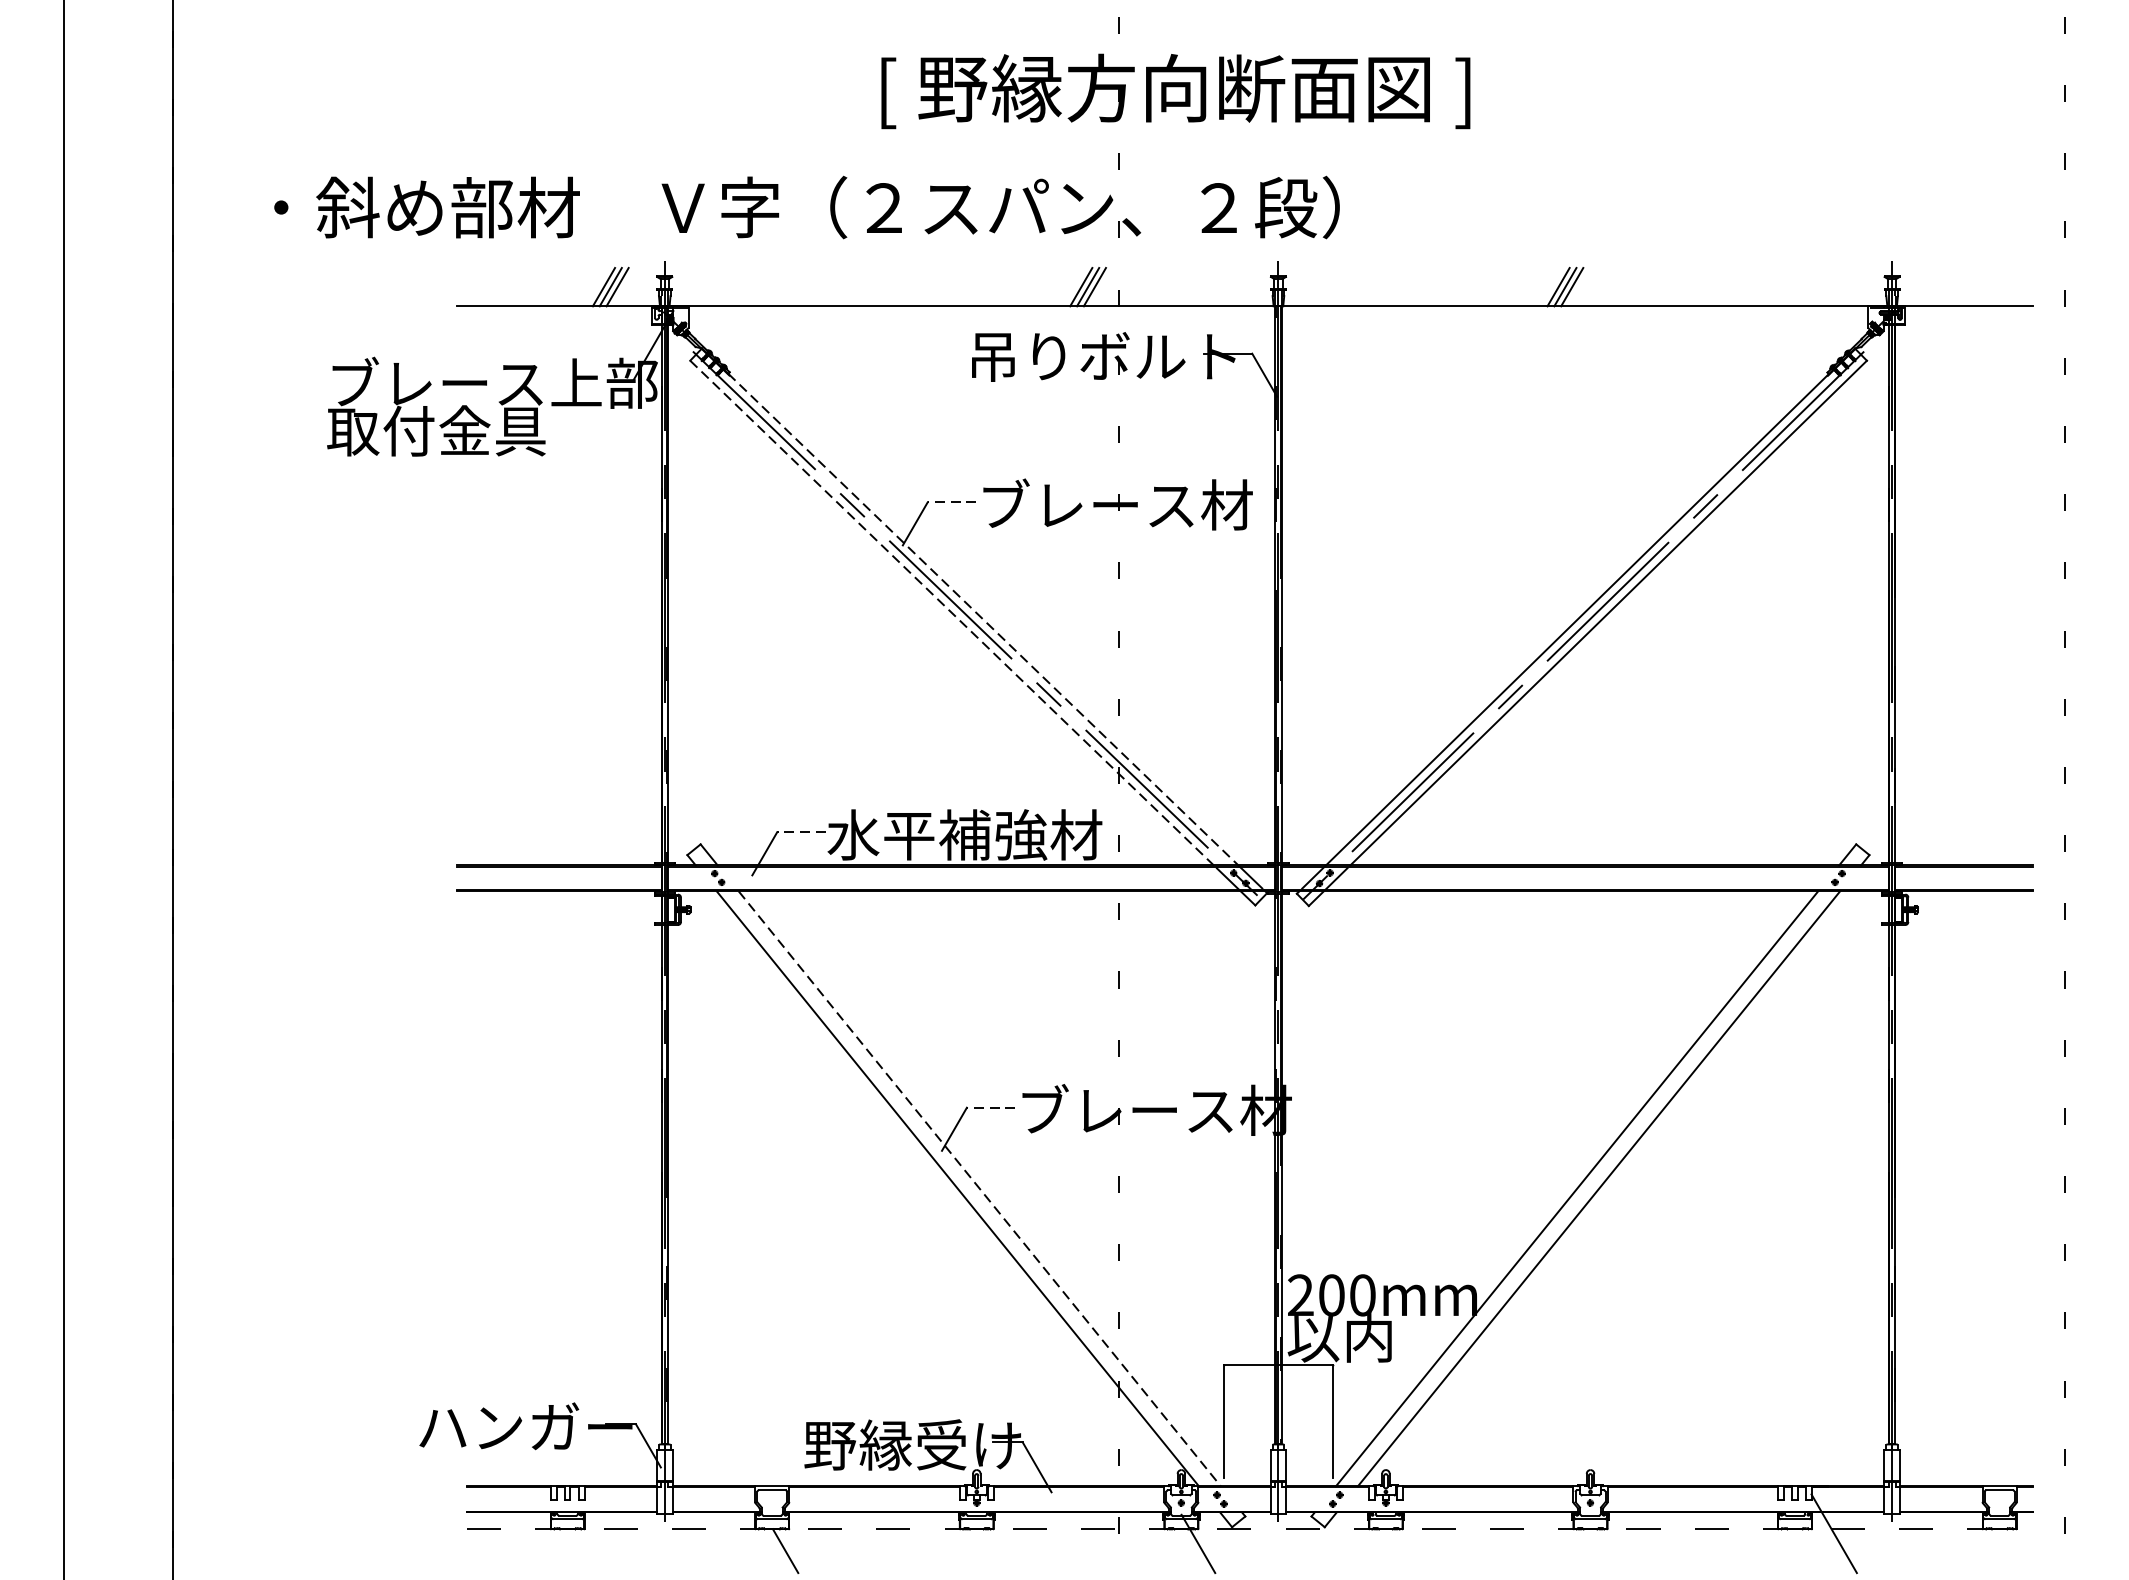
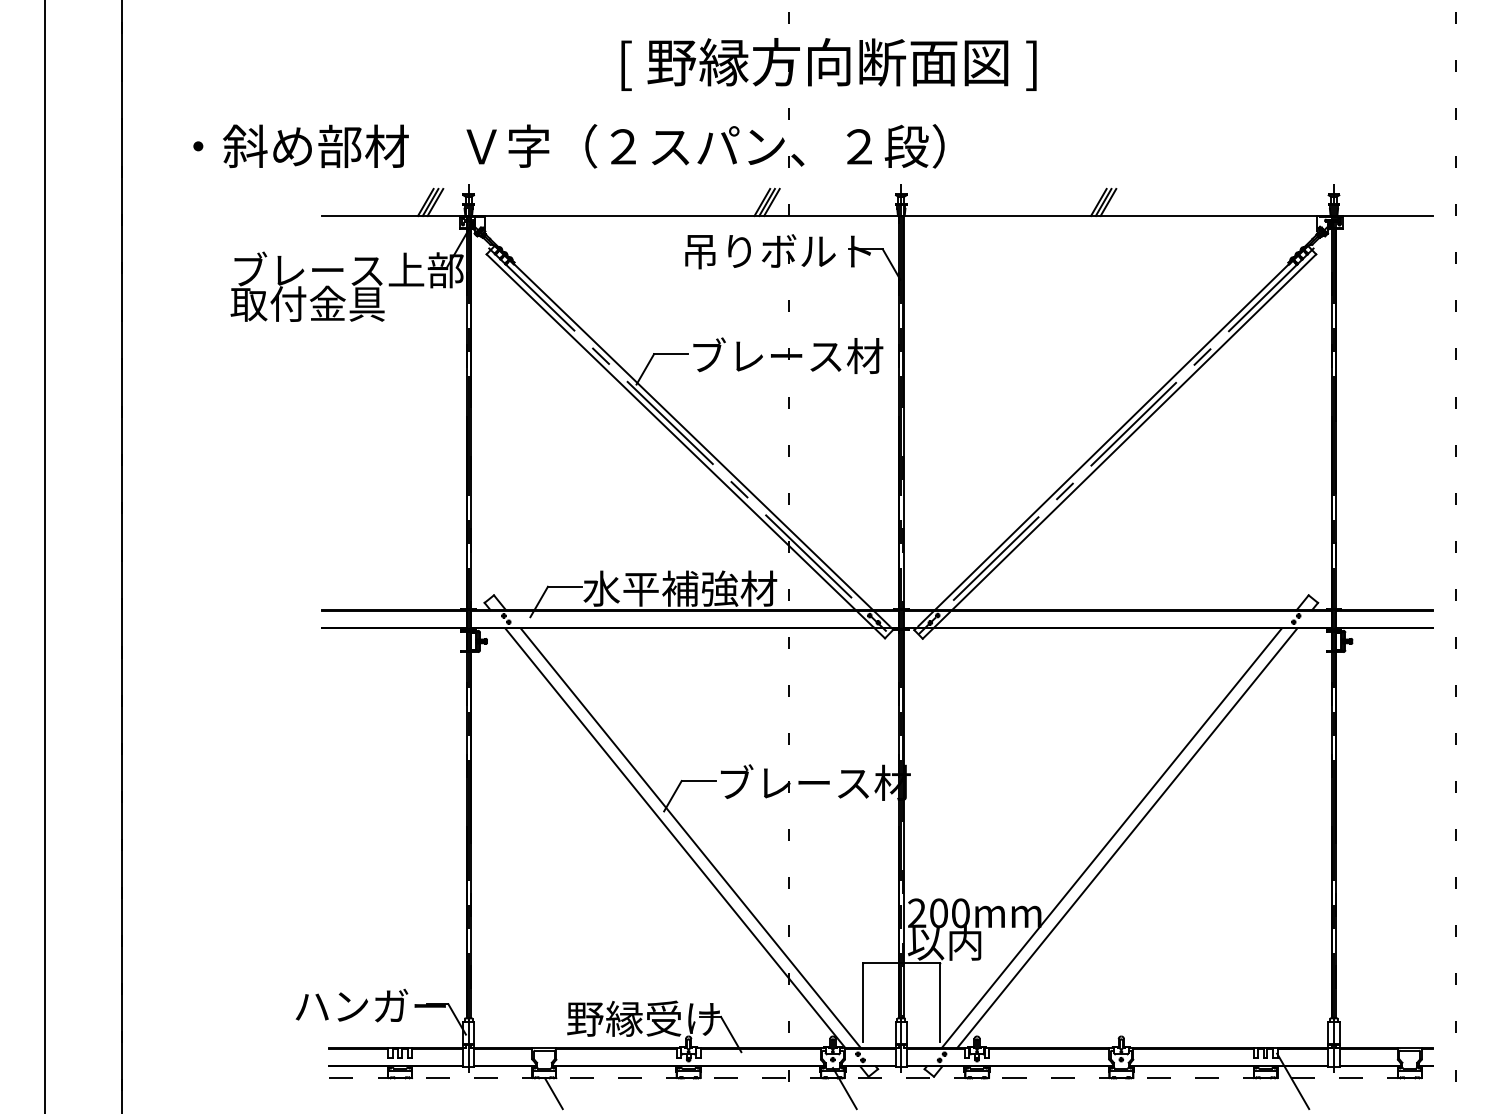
line: (951, 502) -> (670, 354), dashed -> solid
line: (952, 613) -> (671, 432), dashed -> solid
line: (985, 620) -> (694, 437), dashed -> solid
line: (800, 831) -> (564, 586), dashed -> solid
line: (990, 1108) -> (698, 781), dashed -> solid
line: (979, 1189) -> (690, 838), dashed -> solid

